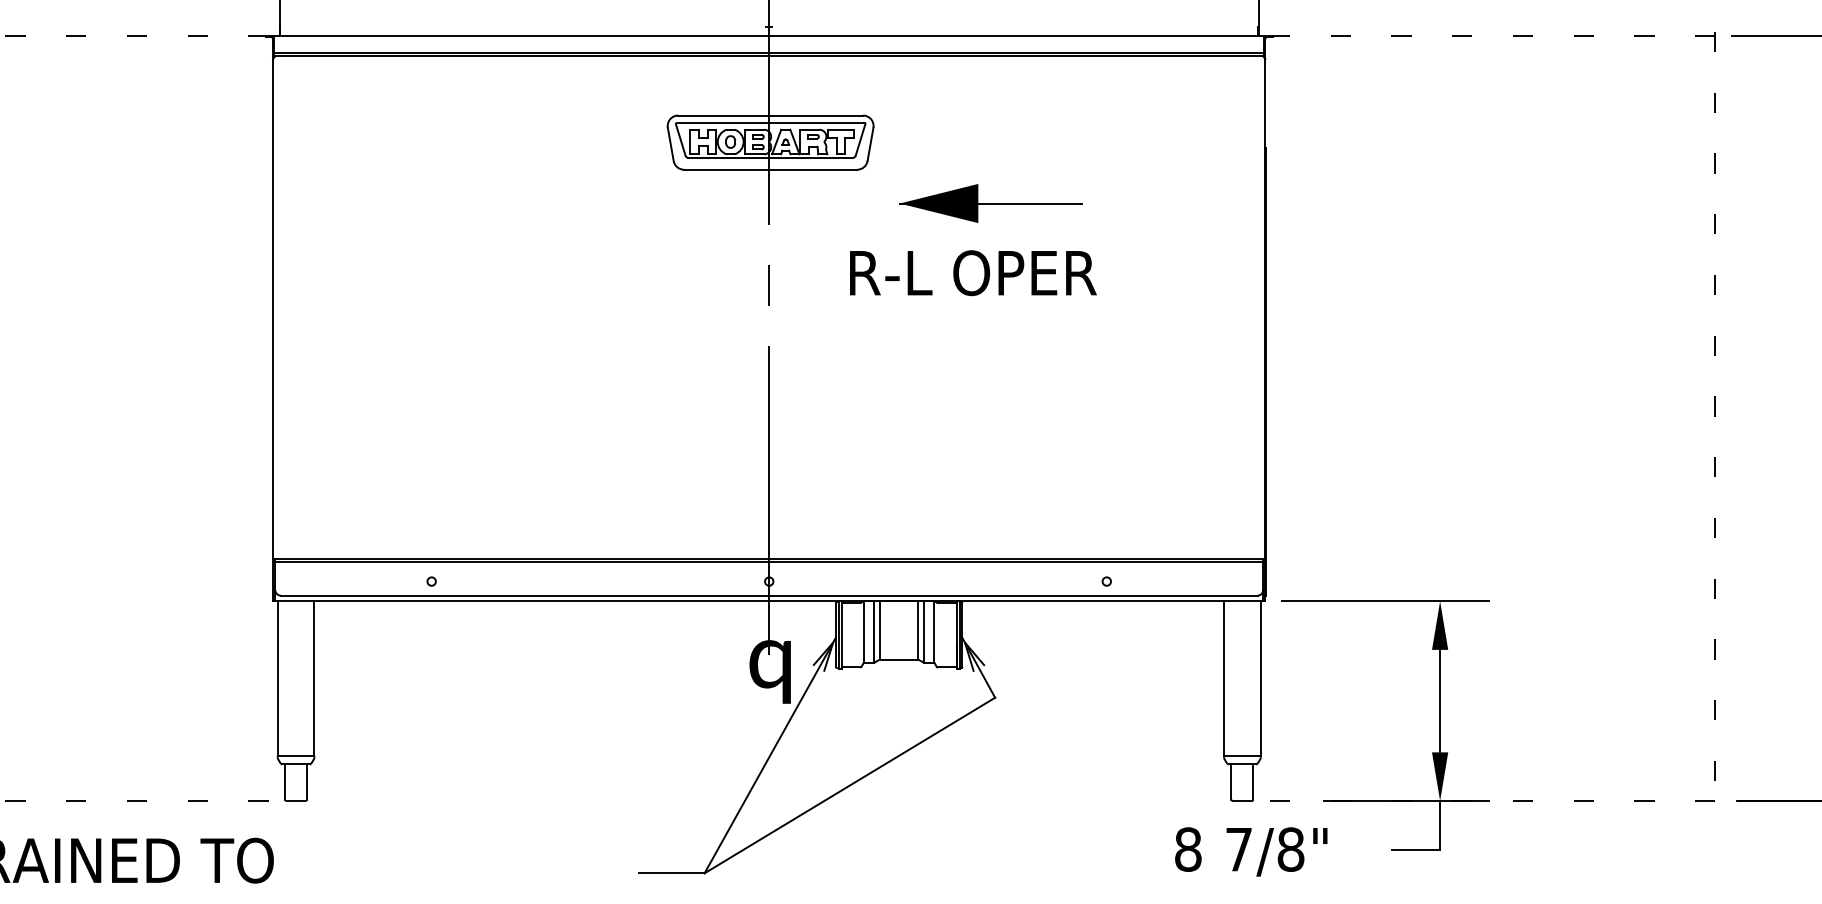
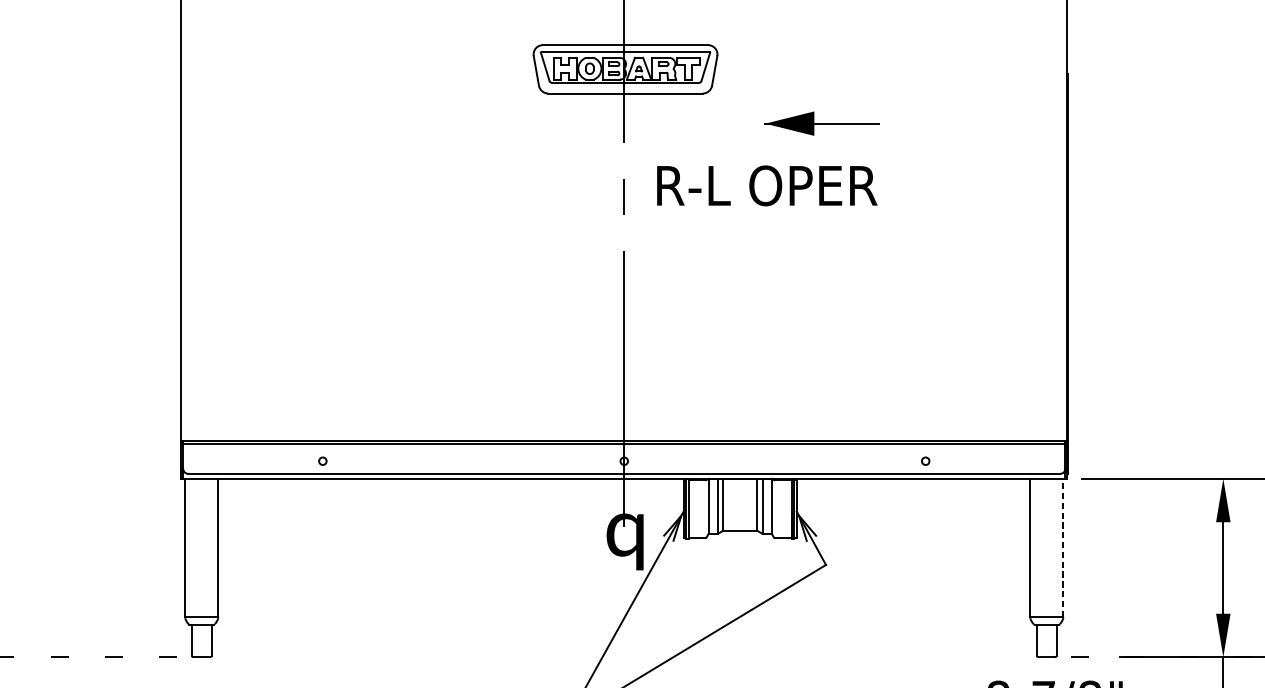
part: (990, 203) -> (821, 123), size x0.7
text: (973, 273) -> (767, 186), moved
line: (1260, 678) -> (1062, 547), solid -> dashed

